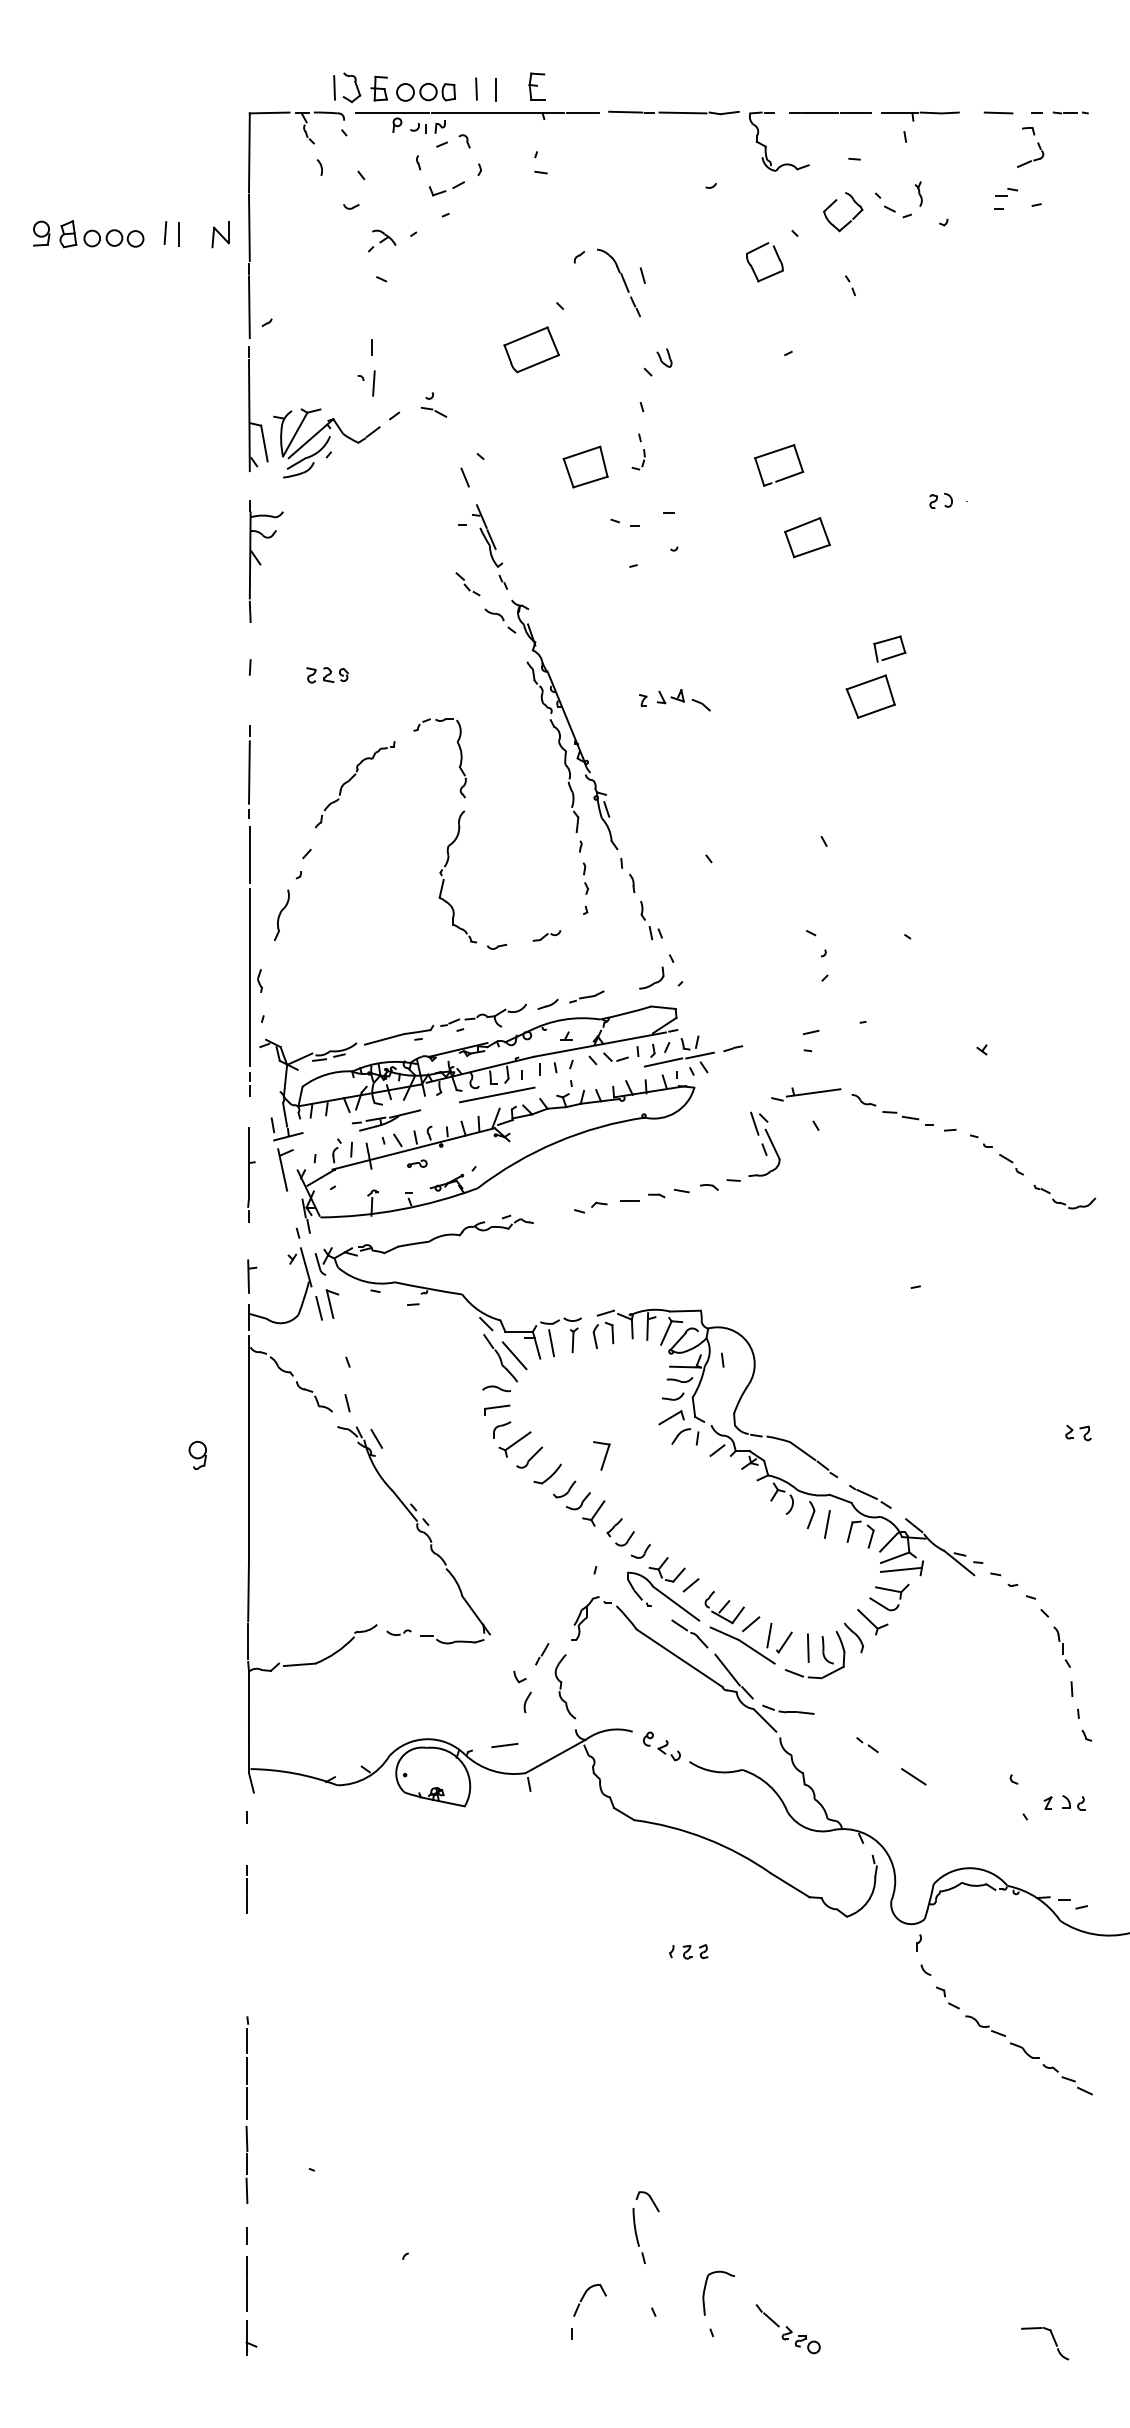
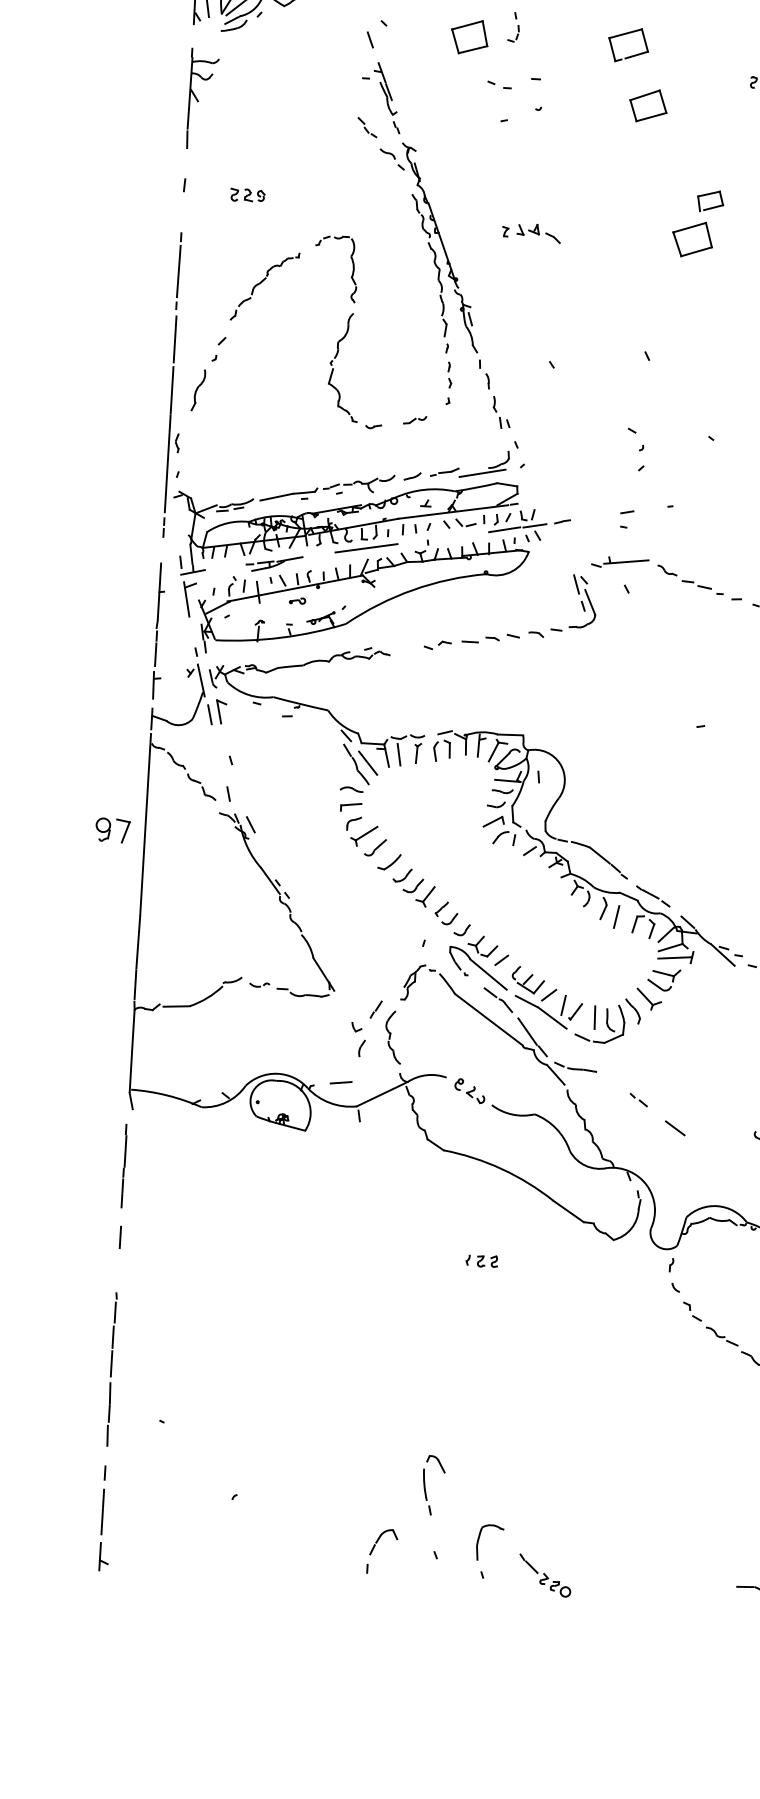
line: (632, 995) -> (482, 473), added
line: (249, 1239) -> (156, 654), added
part: (601, 1455) -> (122, 830), moved
line: (248, 1844) -> (125, 1151), added
line: (248, 1949) -> (120, 1237), added

